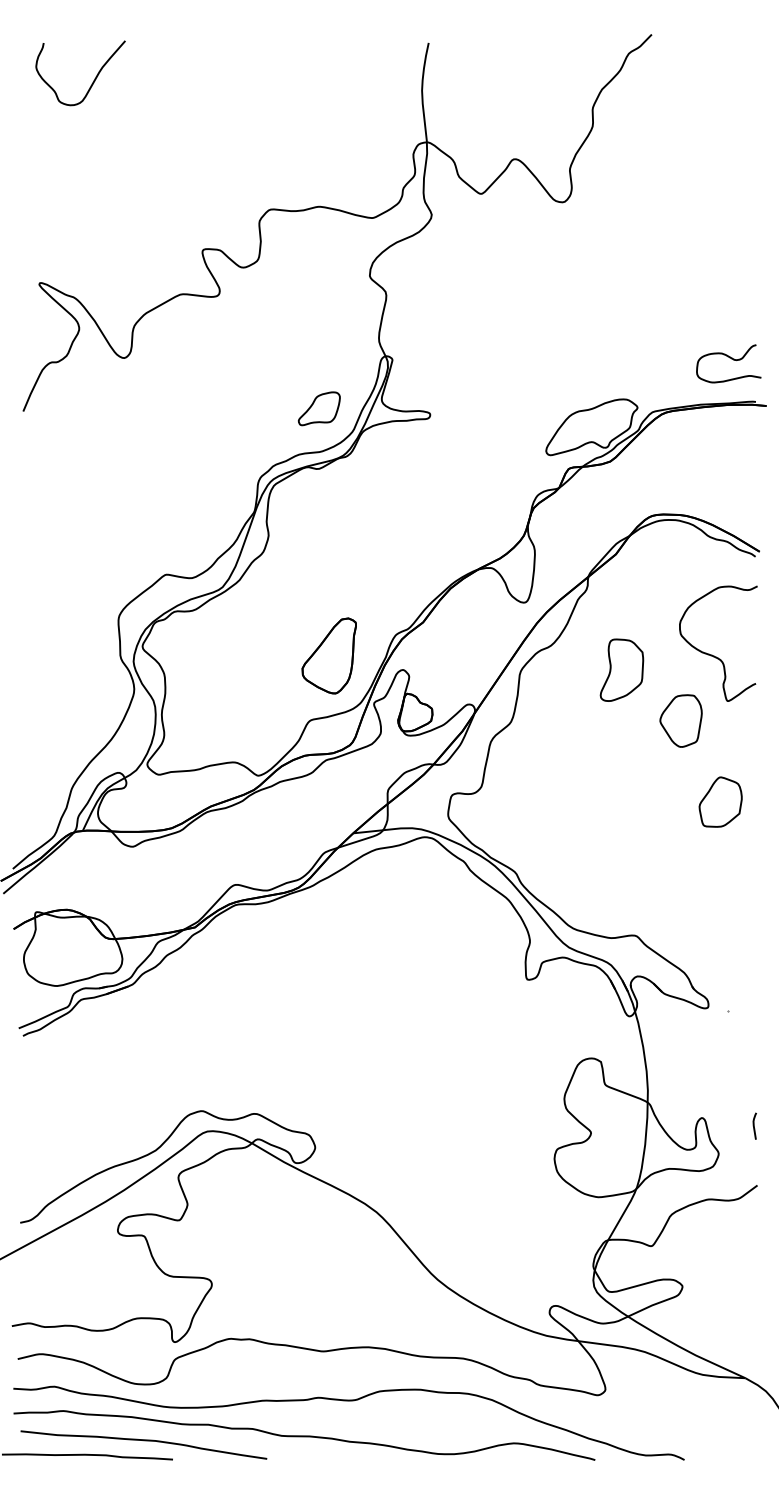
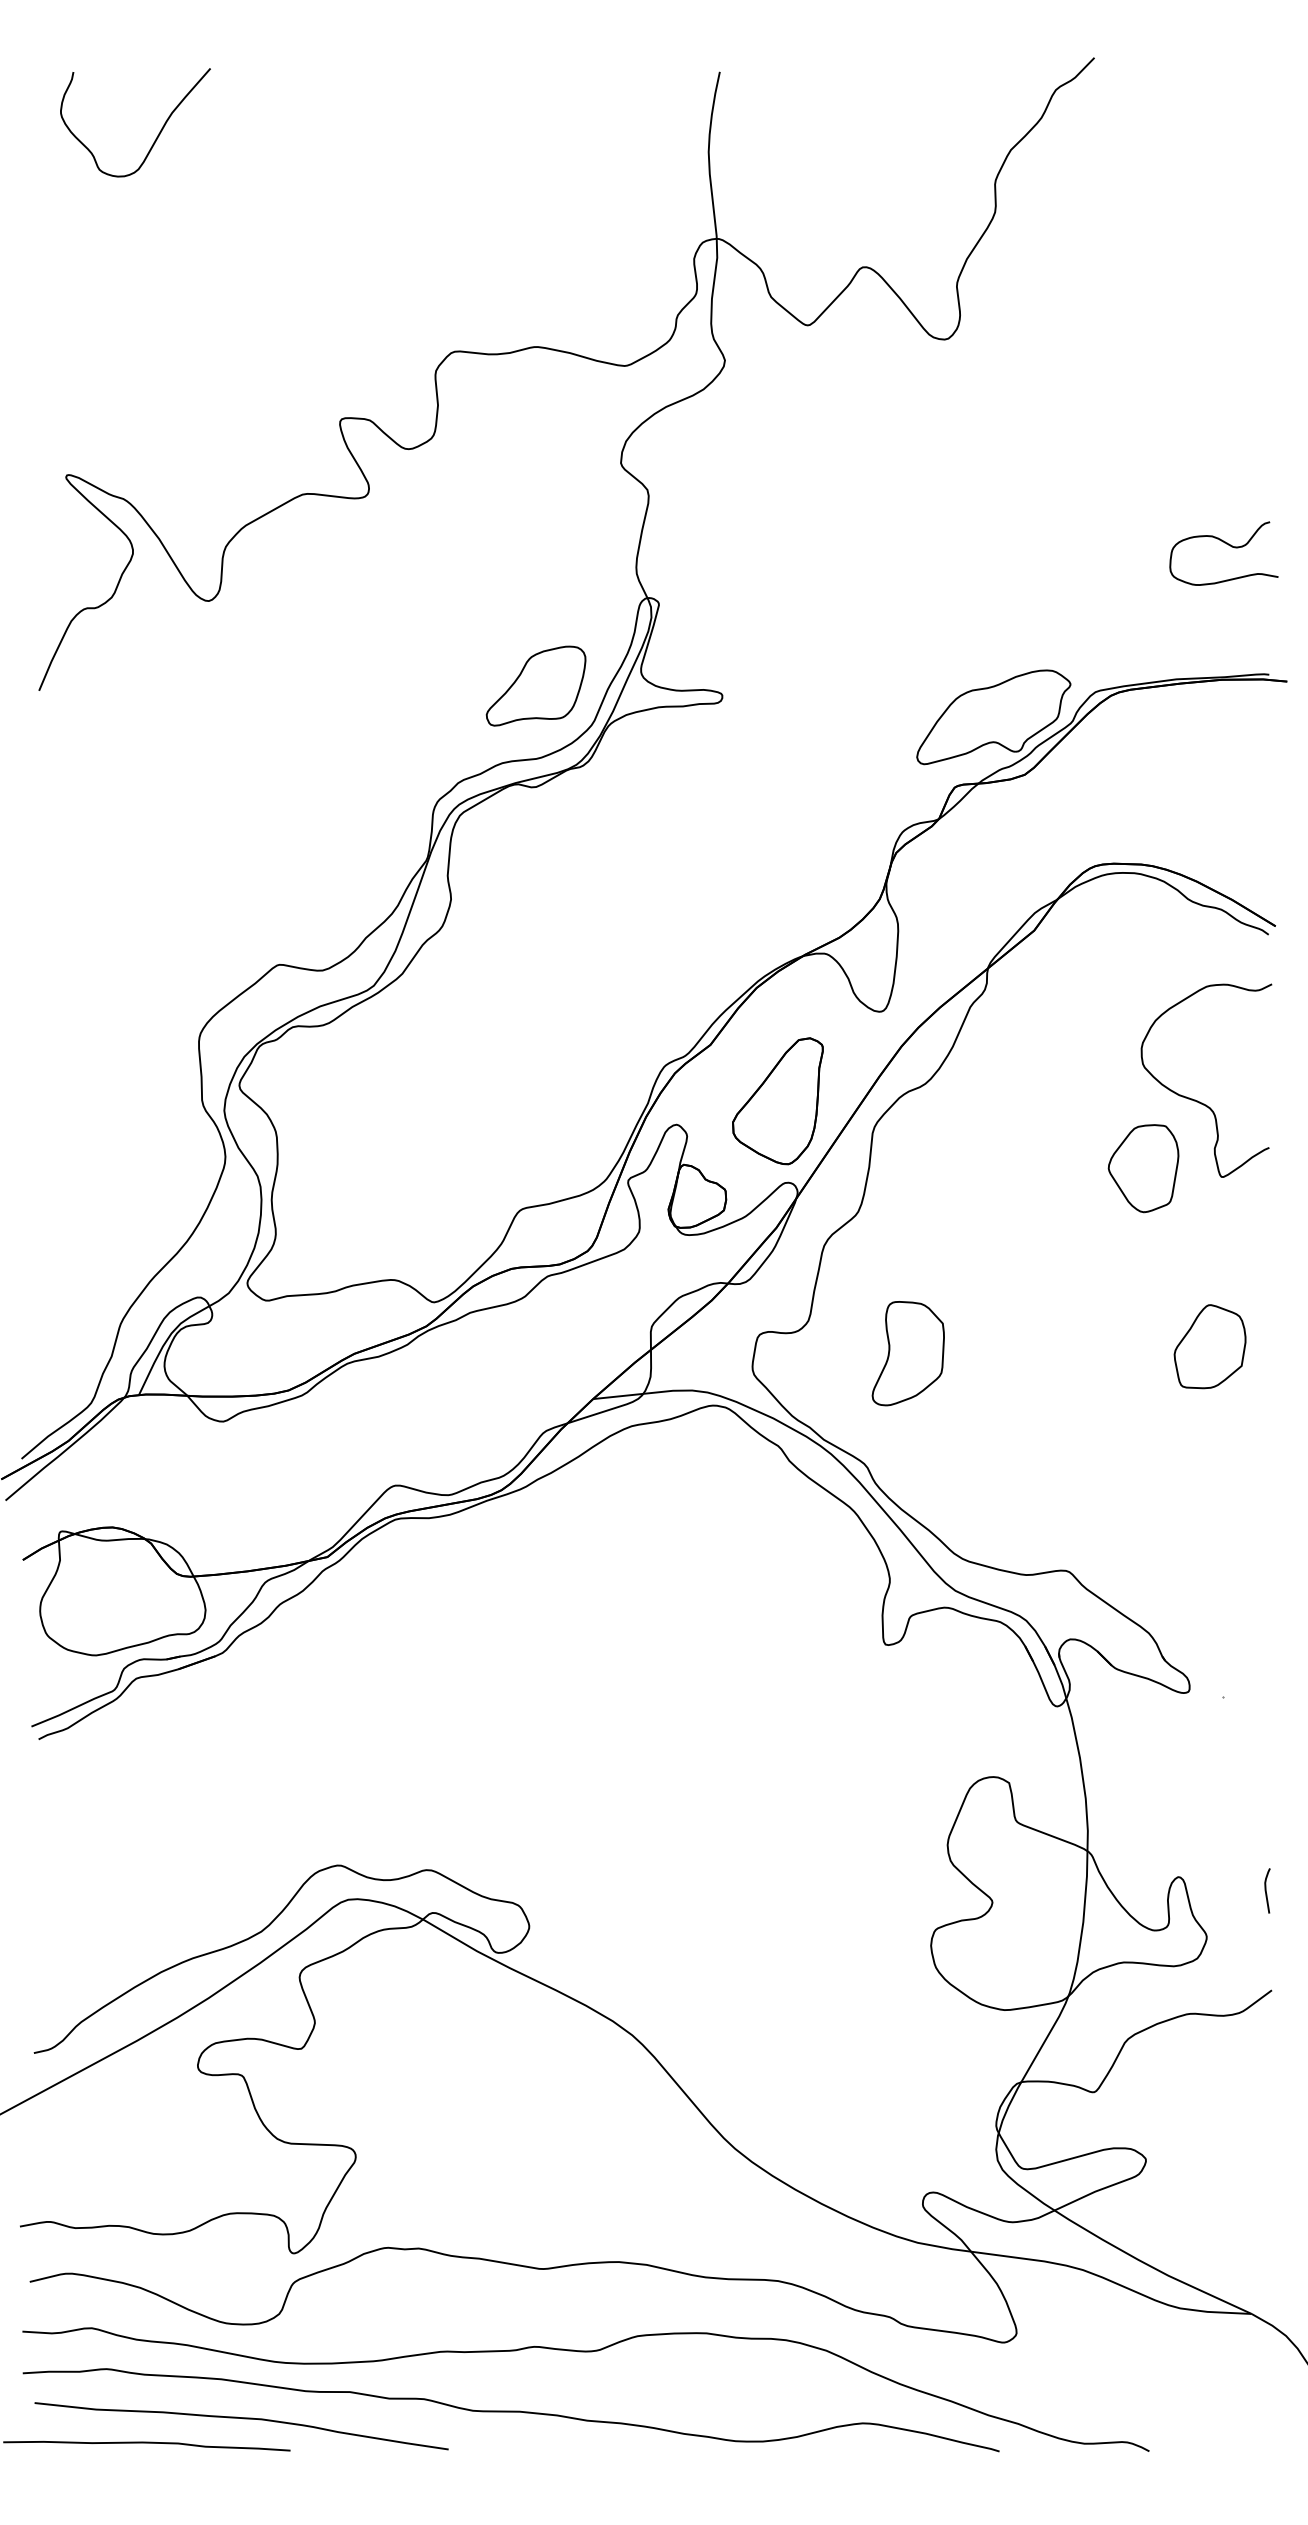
curve: (731, 359) -> (1228, 546), moved
part: (319, 408) -> (536, 685), size x1.43
part: (328, 655) -> (776, 1100), moved
part: (621, 669) -> (907, 1352), moved
part: (680, 720) -> (1142, 1167), moved

